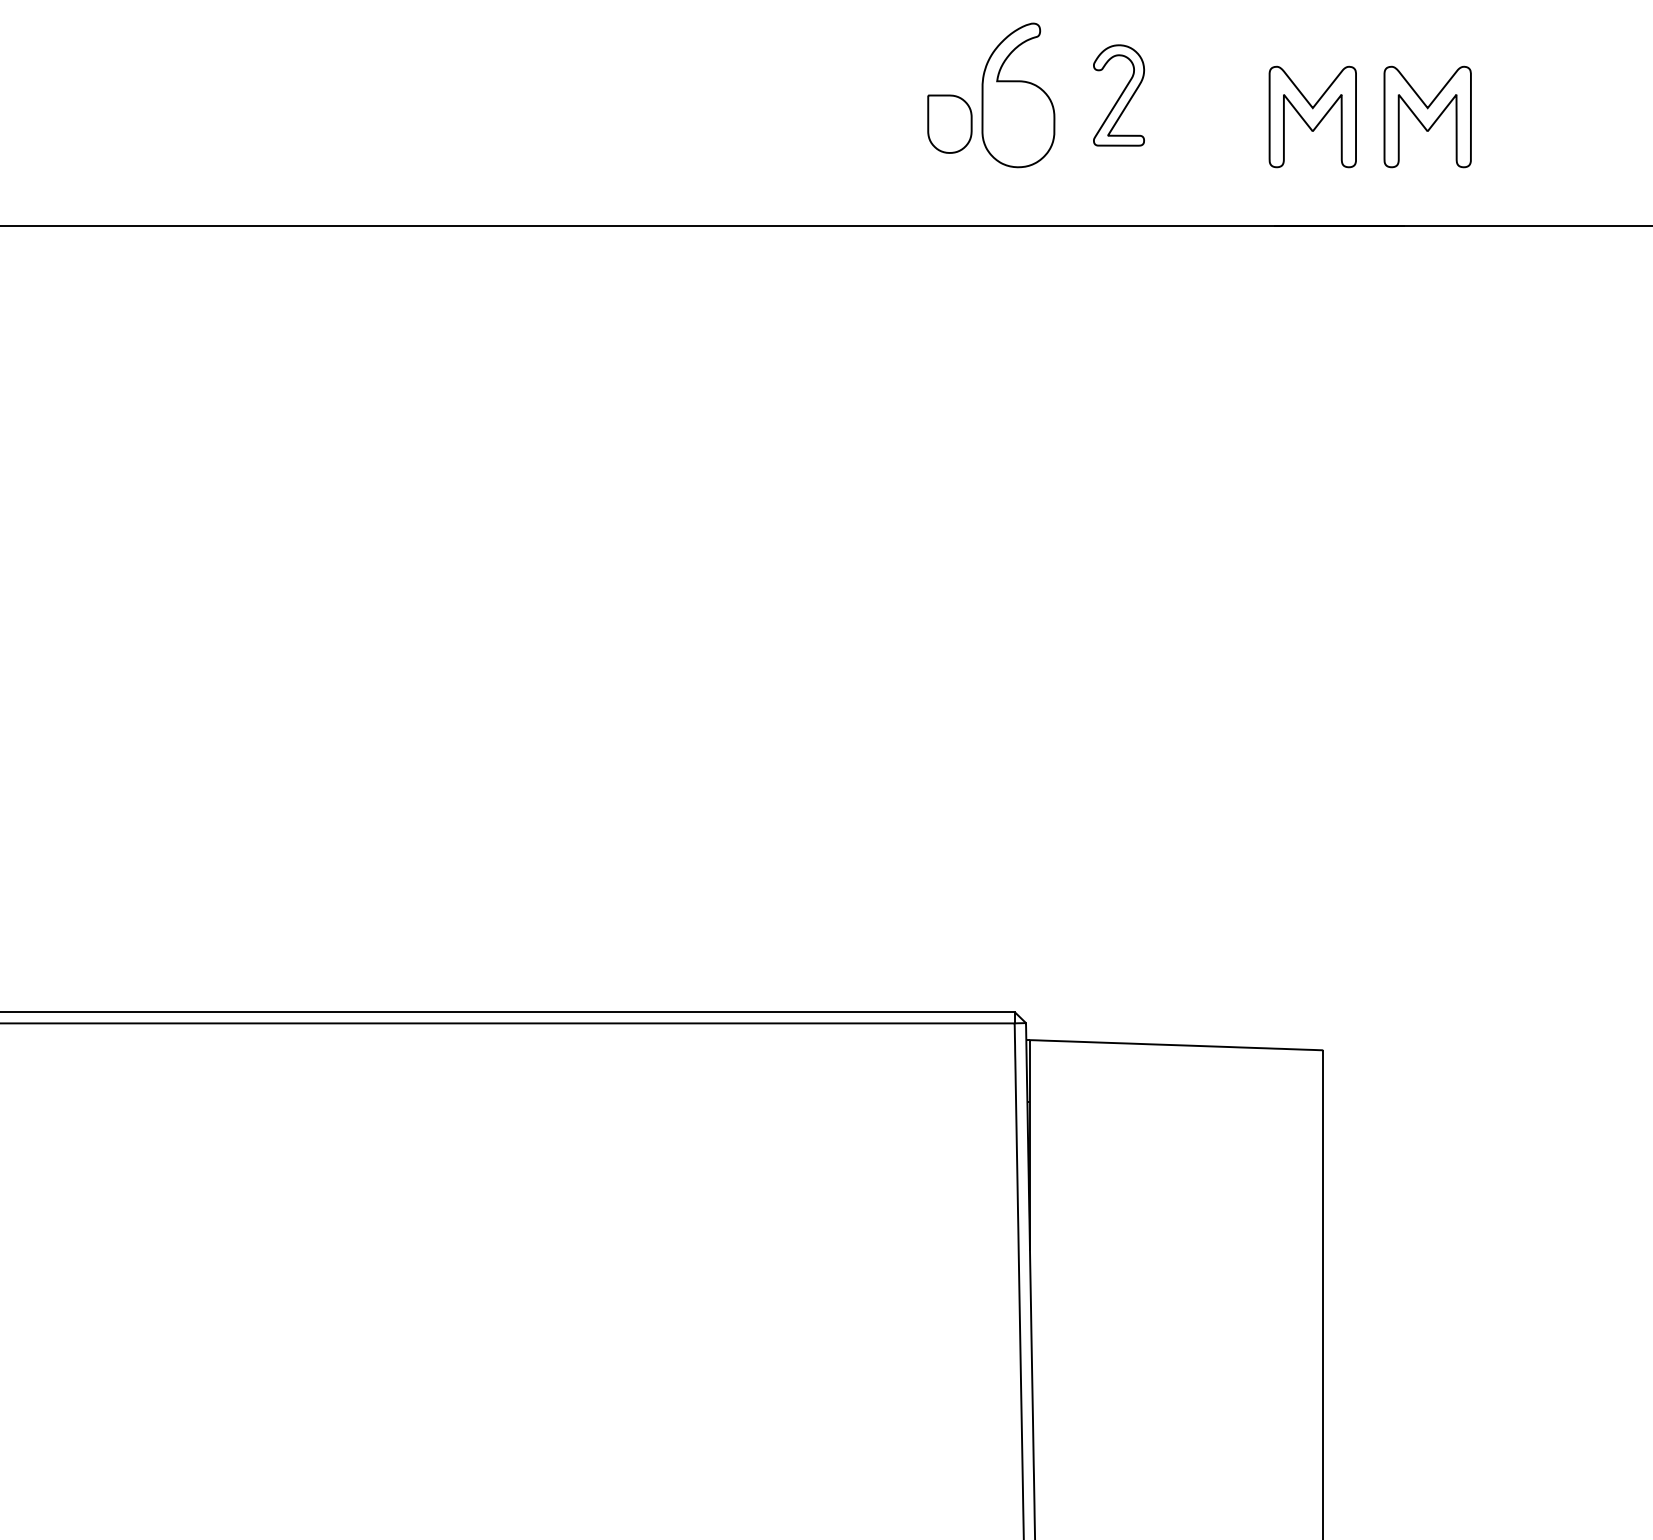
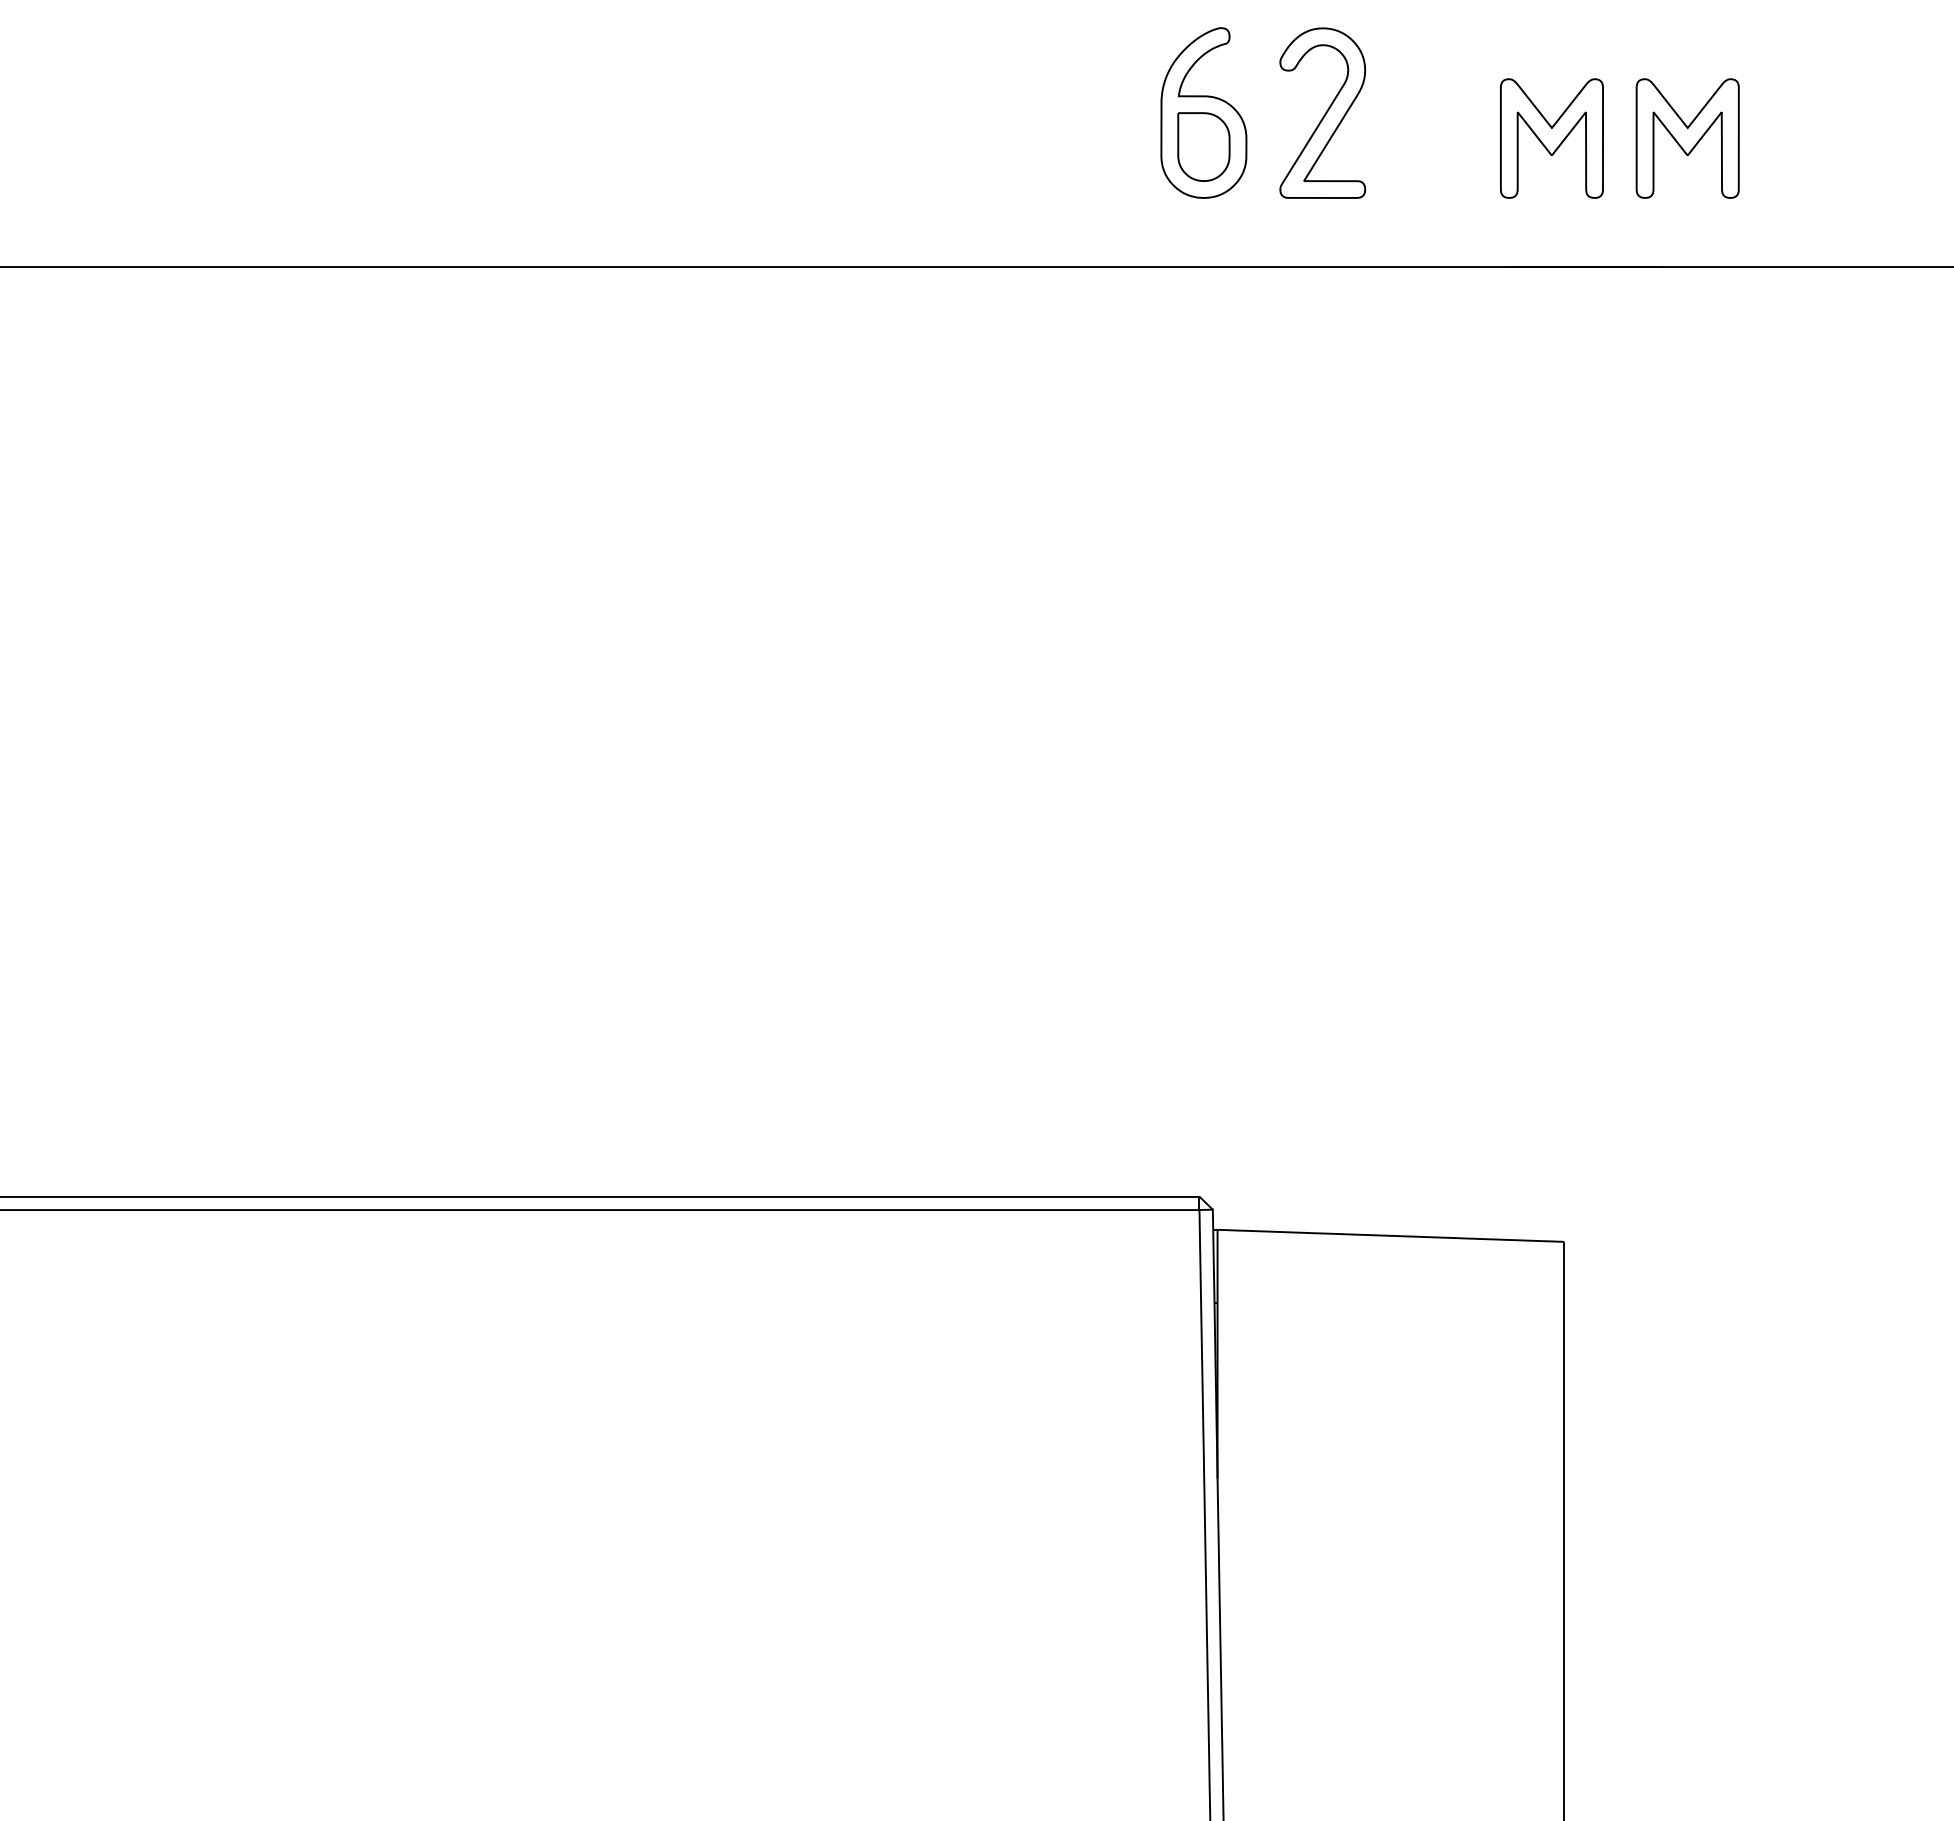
part: (1118, 94) -> (1322, 112), size x1.43
part: (949, 123) -> (1203, 146), moved

